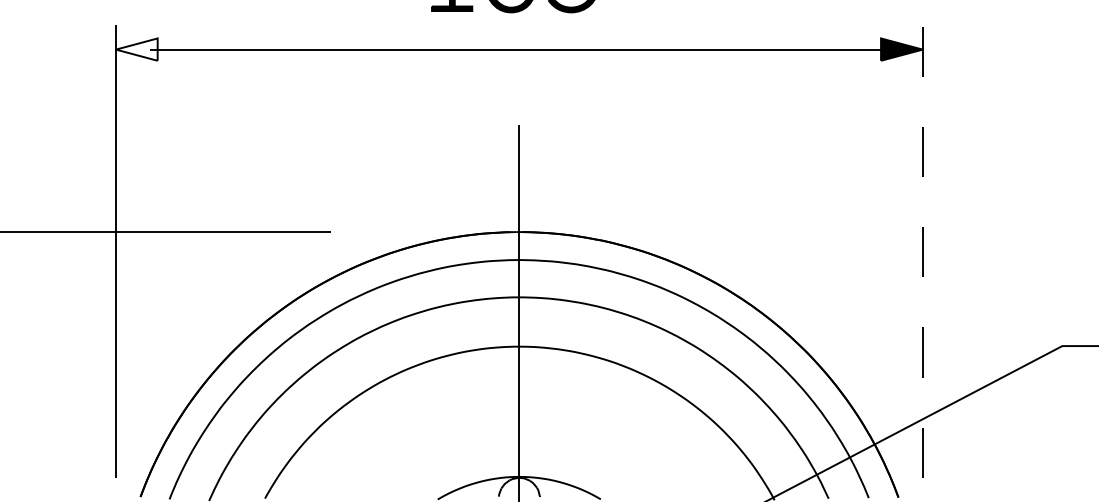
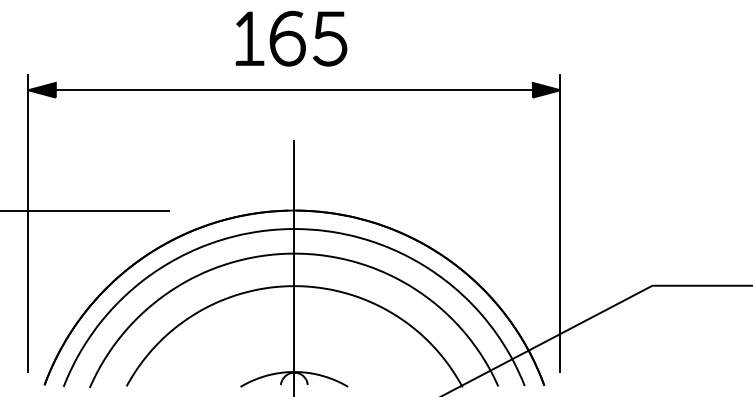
fill: (135, 48) -> (41, 89), added
line: (922, 250) -> (560, 222), dashed -> solid

